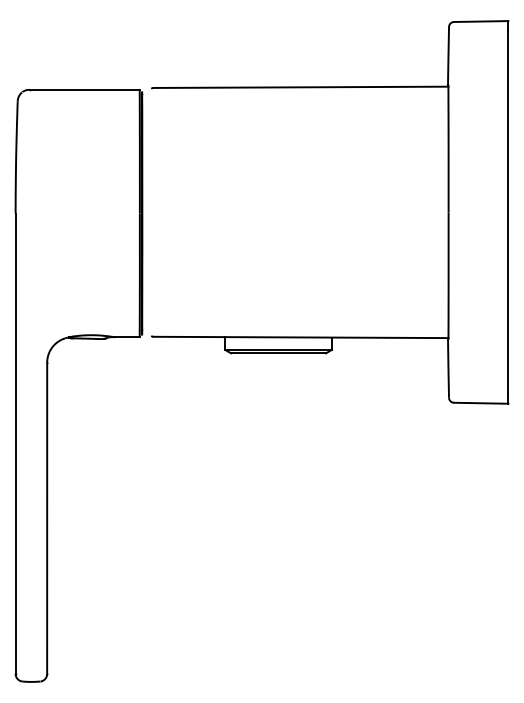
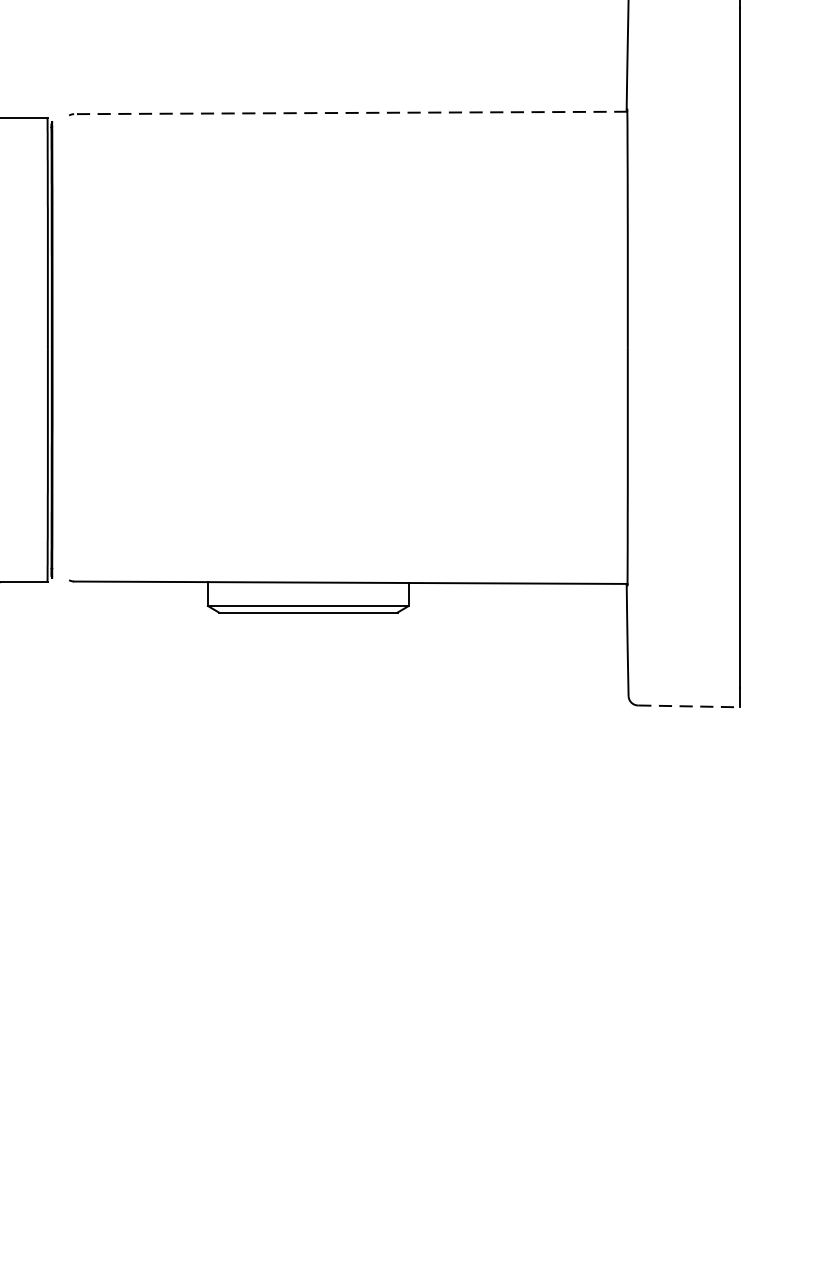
line: (300, 87) -> (349, 113), solid -> dashed
line: (481, 403) -> (689, 706), solid -> dashed

